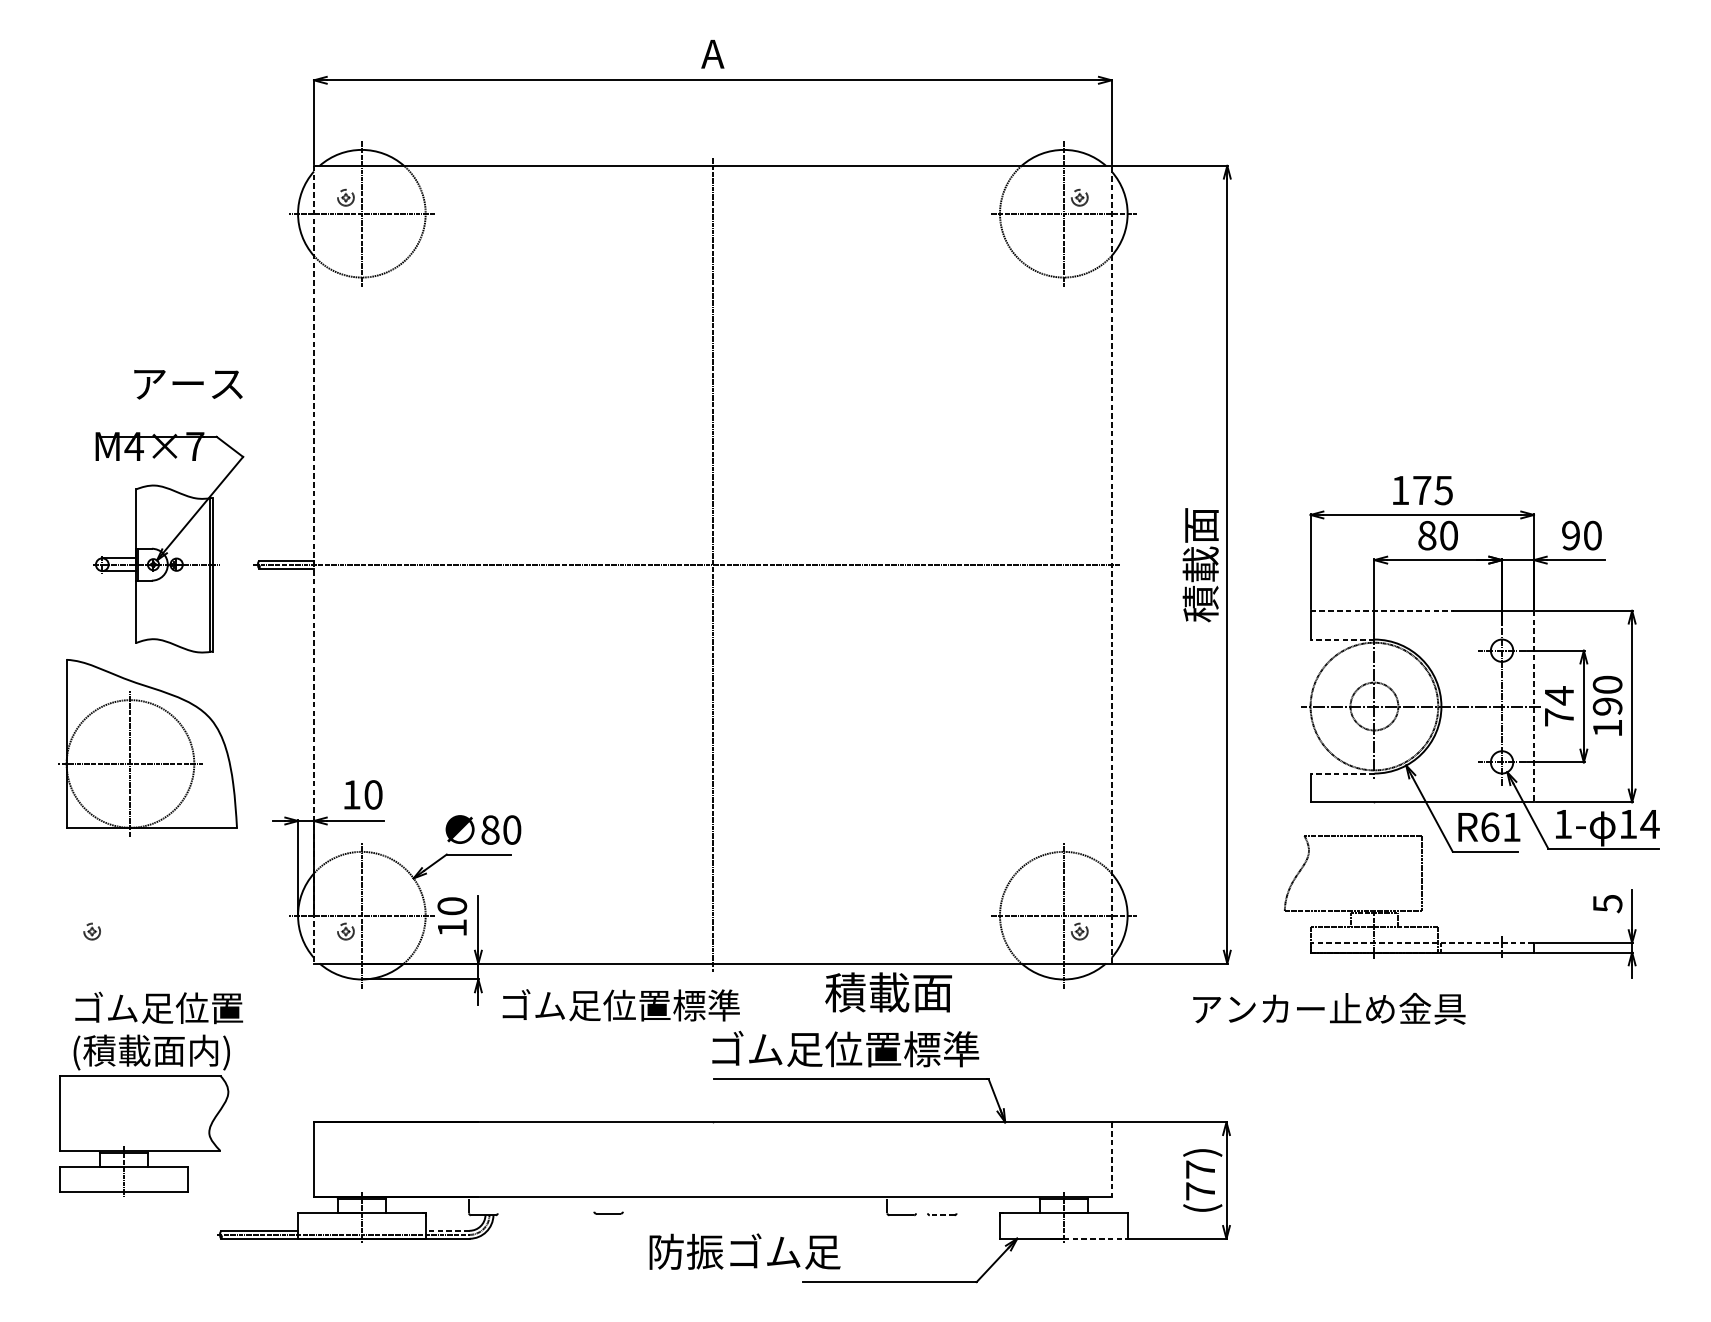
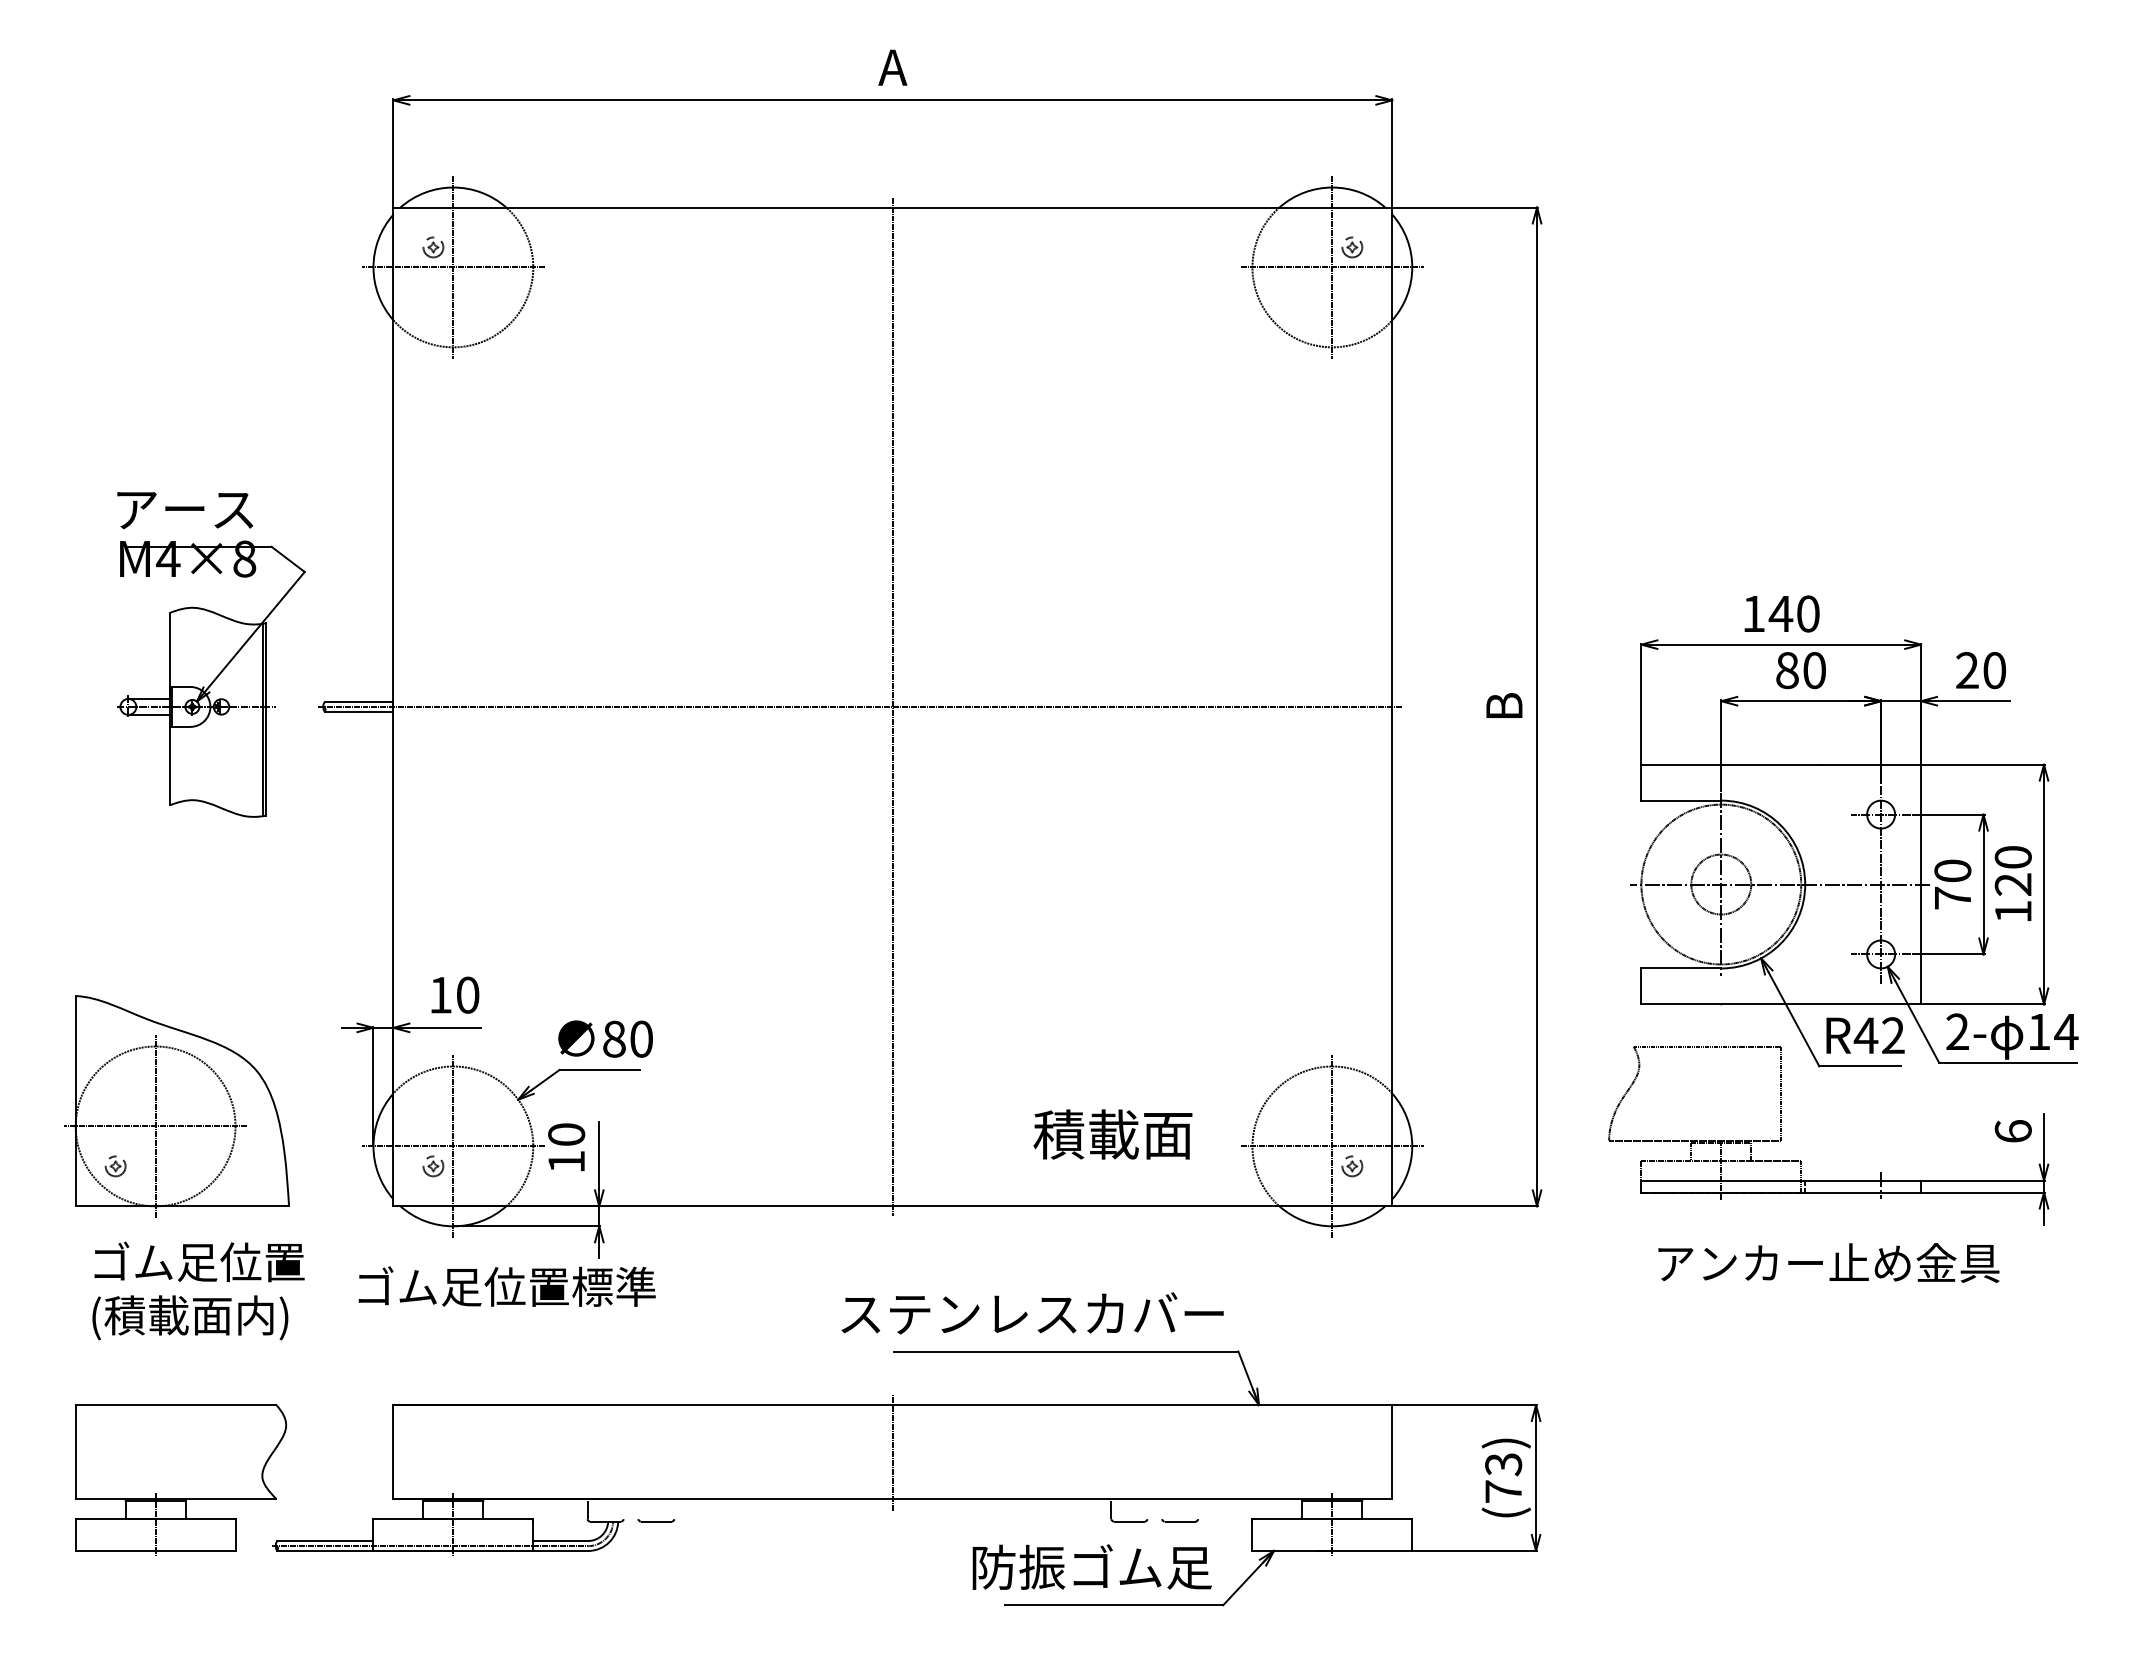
text: (188, 384) -> (185, 510), moved
text: (195, 446) -> (244, 558), M4×7 -> M4×8
text: (1432, 490) -> (1793, 613), 175 -> 140
text: (1571, 535) -> (1967, 670), 90 -> 20
line: (1111, 564) -> (1392, 706), dashed -> solid
line: (314, 565) -> (393, 707), dashed -> solid
text: (1200, 565) -> (1503, 707), 積載面 -> B
line: (1382, 610) -> (1731, 764), dashed -> solid
line: (1342, 639) -> (1681, 800), dashed -> solid
text: (1559, 695) -> (1952, 870), 74 -> 70
line: (1534, 706) -> (1921, 884), dashed -> solid
text: (1607, 706) -> (2013, 884), 190 -> 120
part: (147, 748) -> (176, 1106), moved
line: (1342, 773) -> (1681, 968), dashed -> solid
text: (1563, 823) -> (1957, 1031), 1- -> 2-
text: (1499, 827) -> (1878, 1035), R61 -> R42
text: (1606, 903) -> (2012, 1131), 5 -> 6
line: (1422, 942) -> (1781, 1180), dashed -> solid
text: (888, 992) -> (1112, 1134), moved
text: (620, 1005) -> (506, 1286), moved
text: (1329, 1008) -> (1828, 1262), moved
text: (825, 1049) -> (1033, 1313), ゴム足位置標準 -> ステンレスカバー
part: (144, 1135) -> (181, 1479), moved
line: (712, 1160) -> (892, 1452), added
line: (1111, 1160) -> (1392, 1452), dashed -> solid
text: (1200, 1169) -> (1503, 1464), (77) -> (73)
part: (608, 1212) -> (656, 1520), moved
line: (942, 1215) -> (1180, 1521), dashed -> solid
line: (447, 1231) -> (560, 1541), dashed -> solid
line: (1095, 1238) -> (1372, 1550), dashed -> solid
text: (744, 1251) -> (1091, 1566), moved

